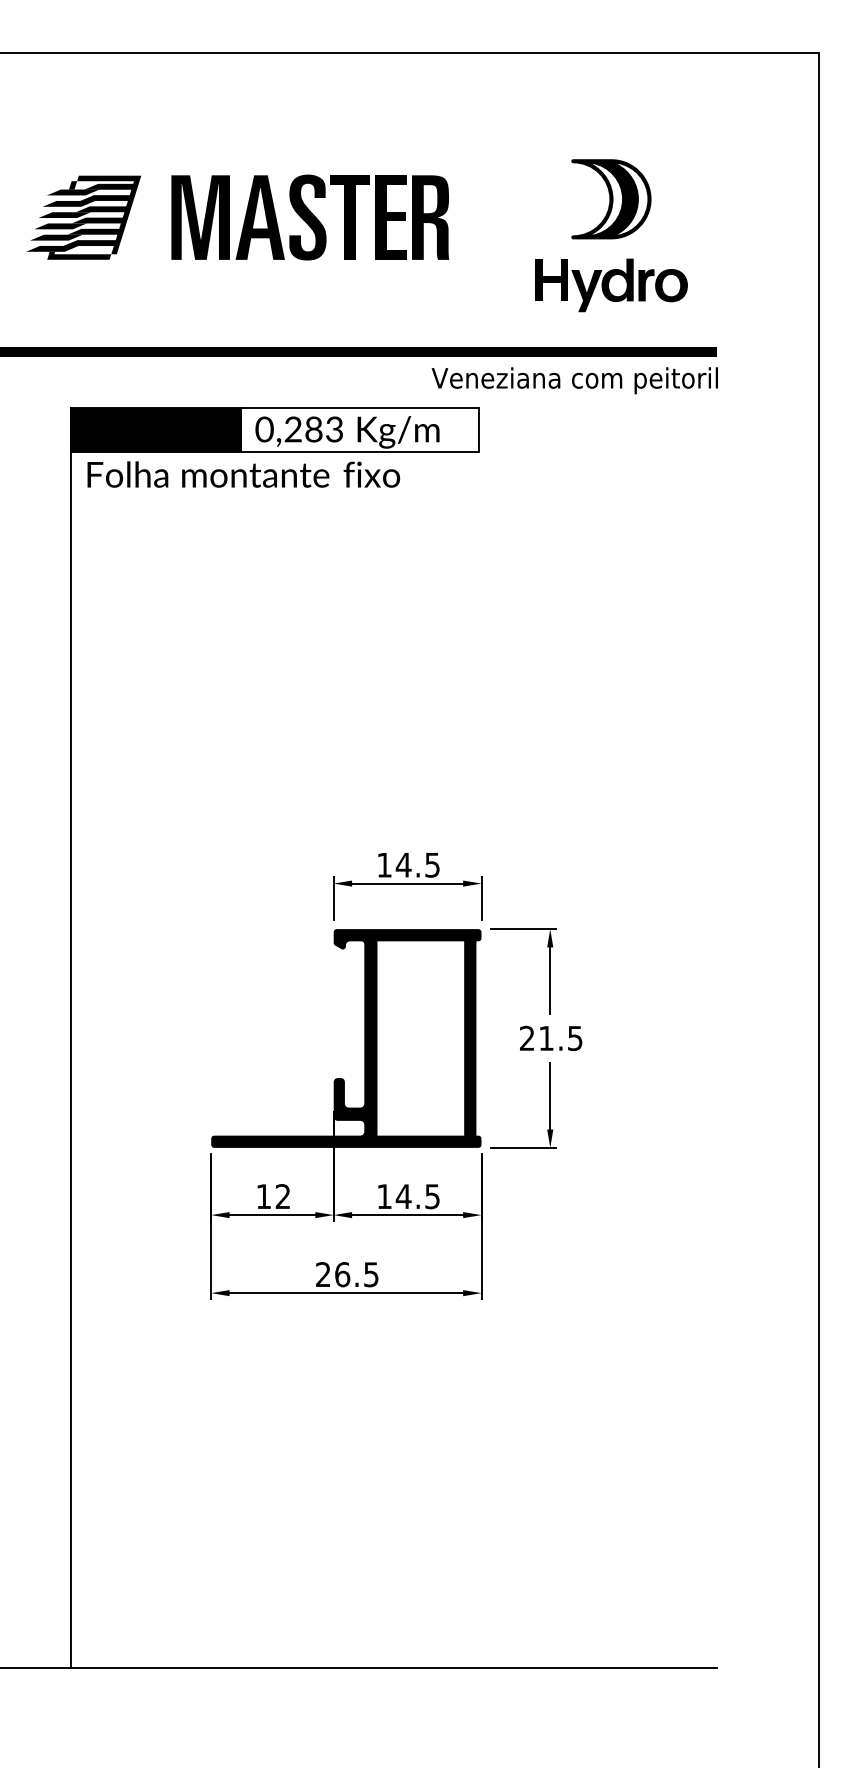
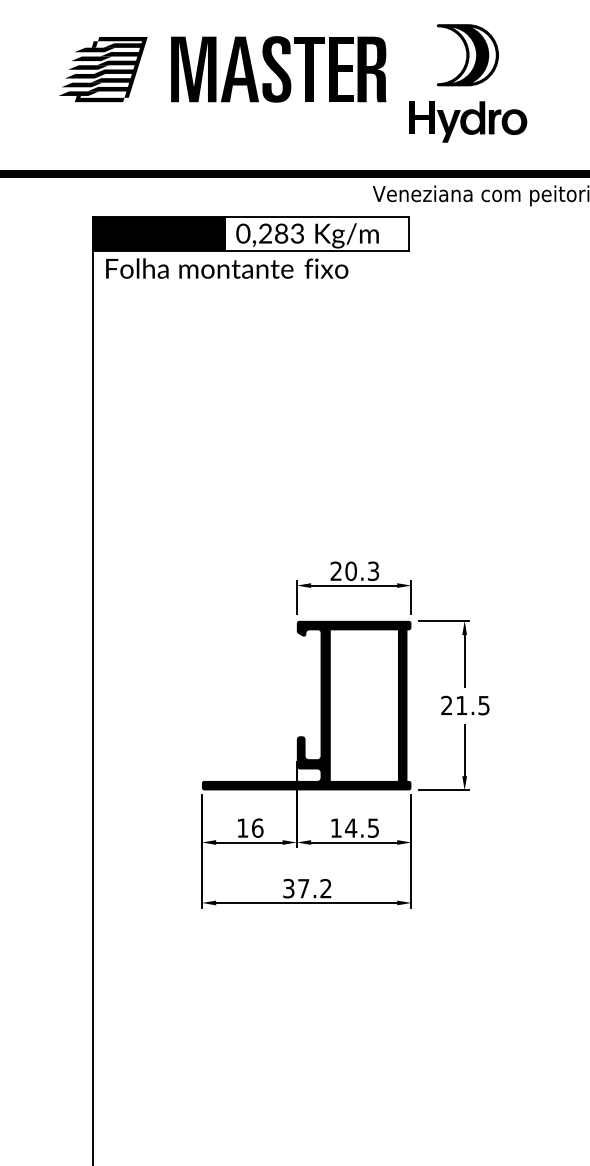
part: (611, 235) -> (467, 83), moved
text: (408, 864) -> (354, 570), 14.5 -> 20.3
text: (282, 1196) -> (257, 828), 12 -> 16
text: (347, 1274) -> (307, 888), 26.5 -> 37.2

